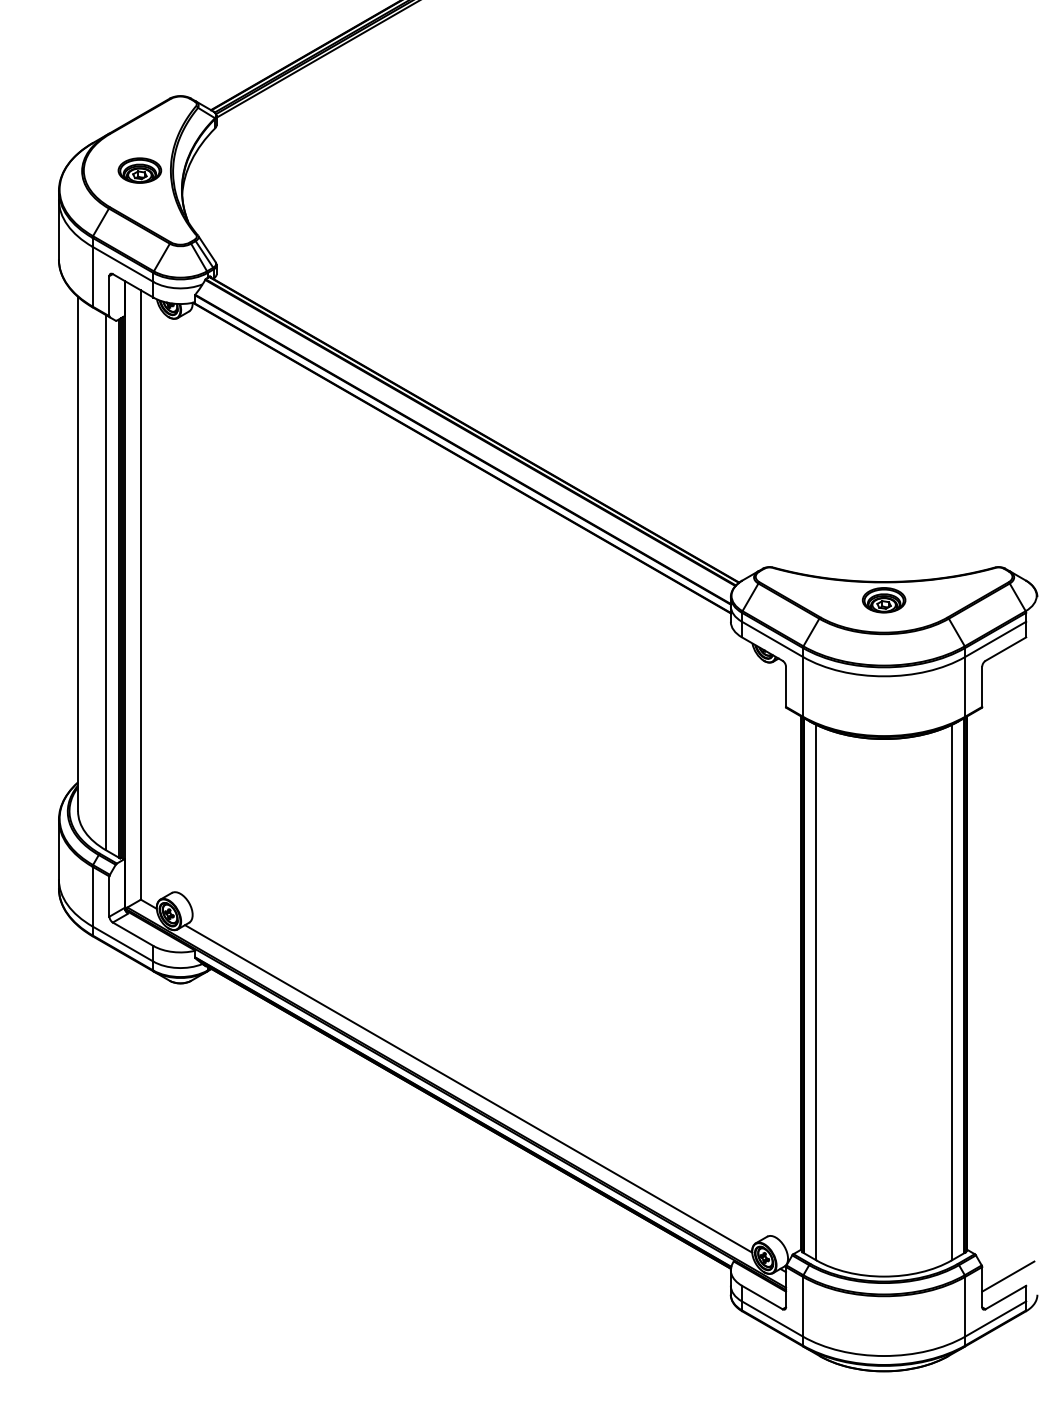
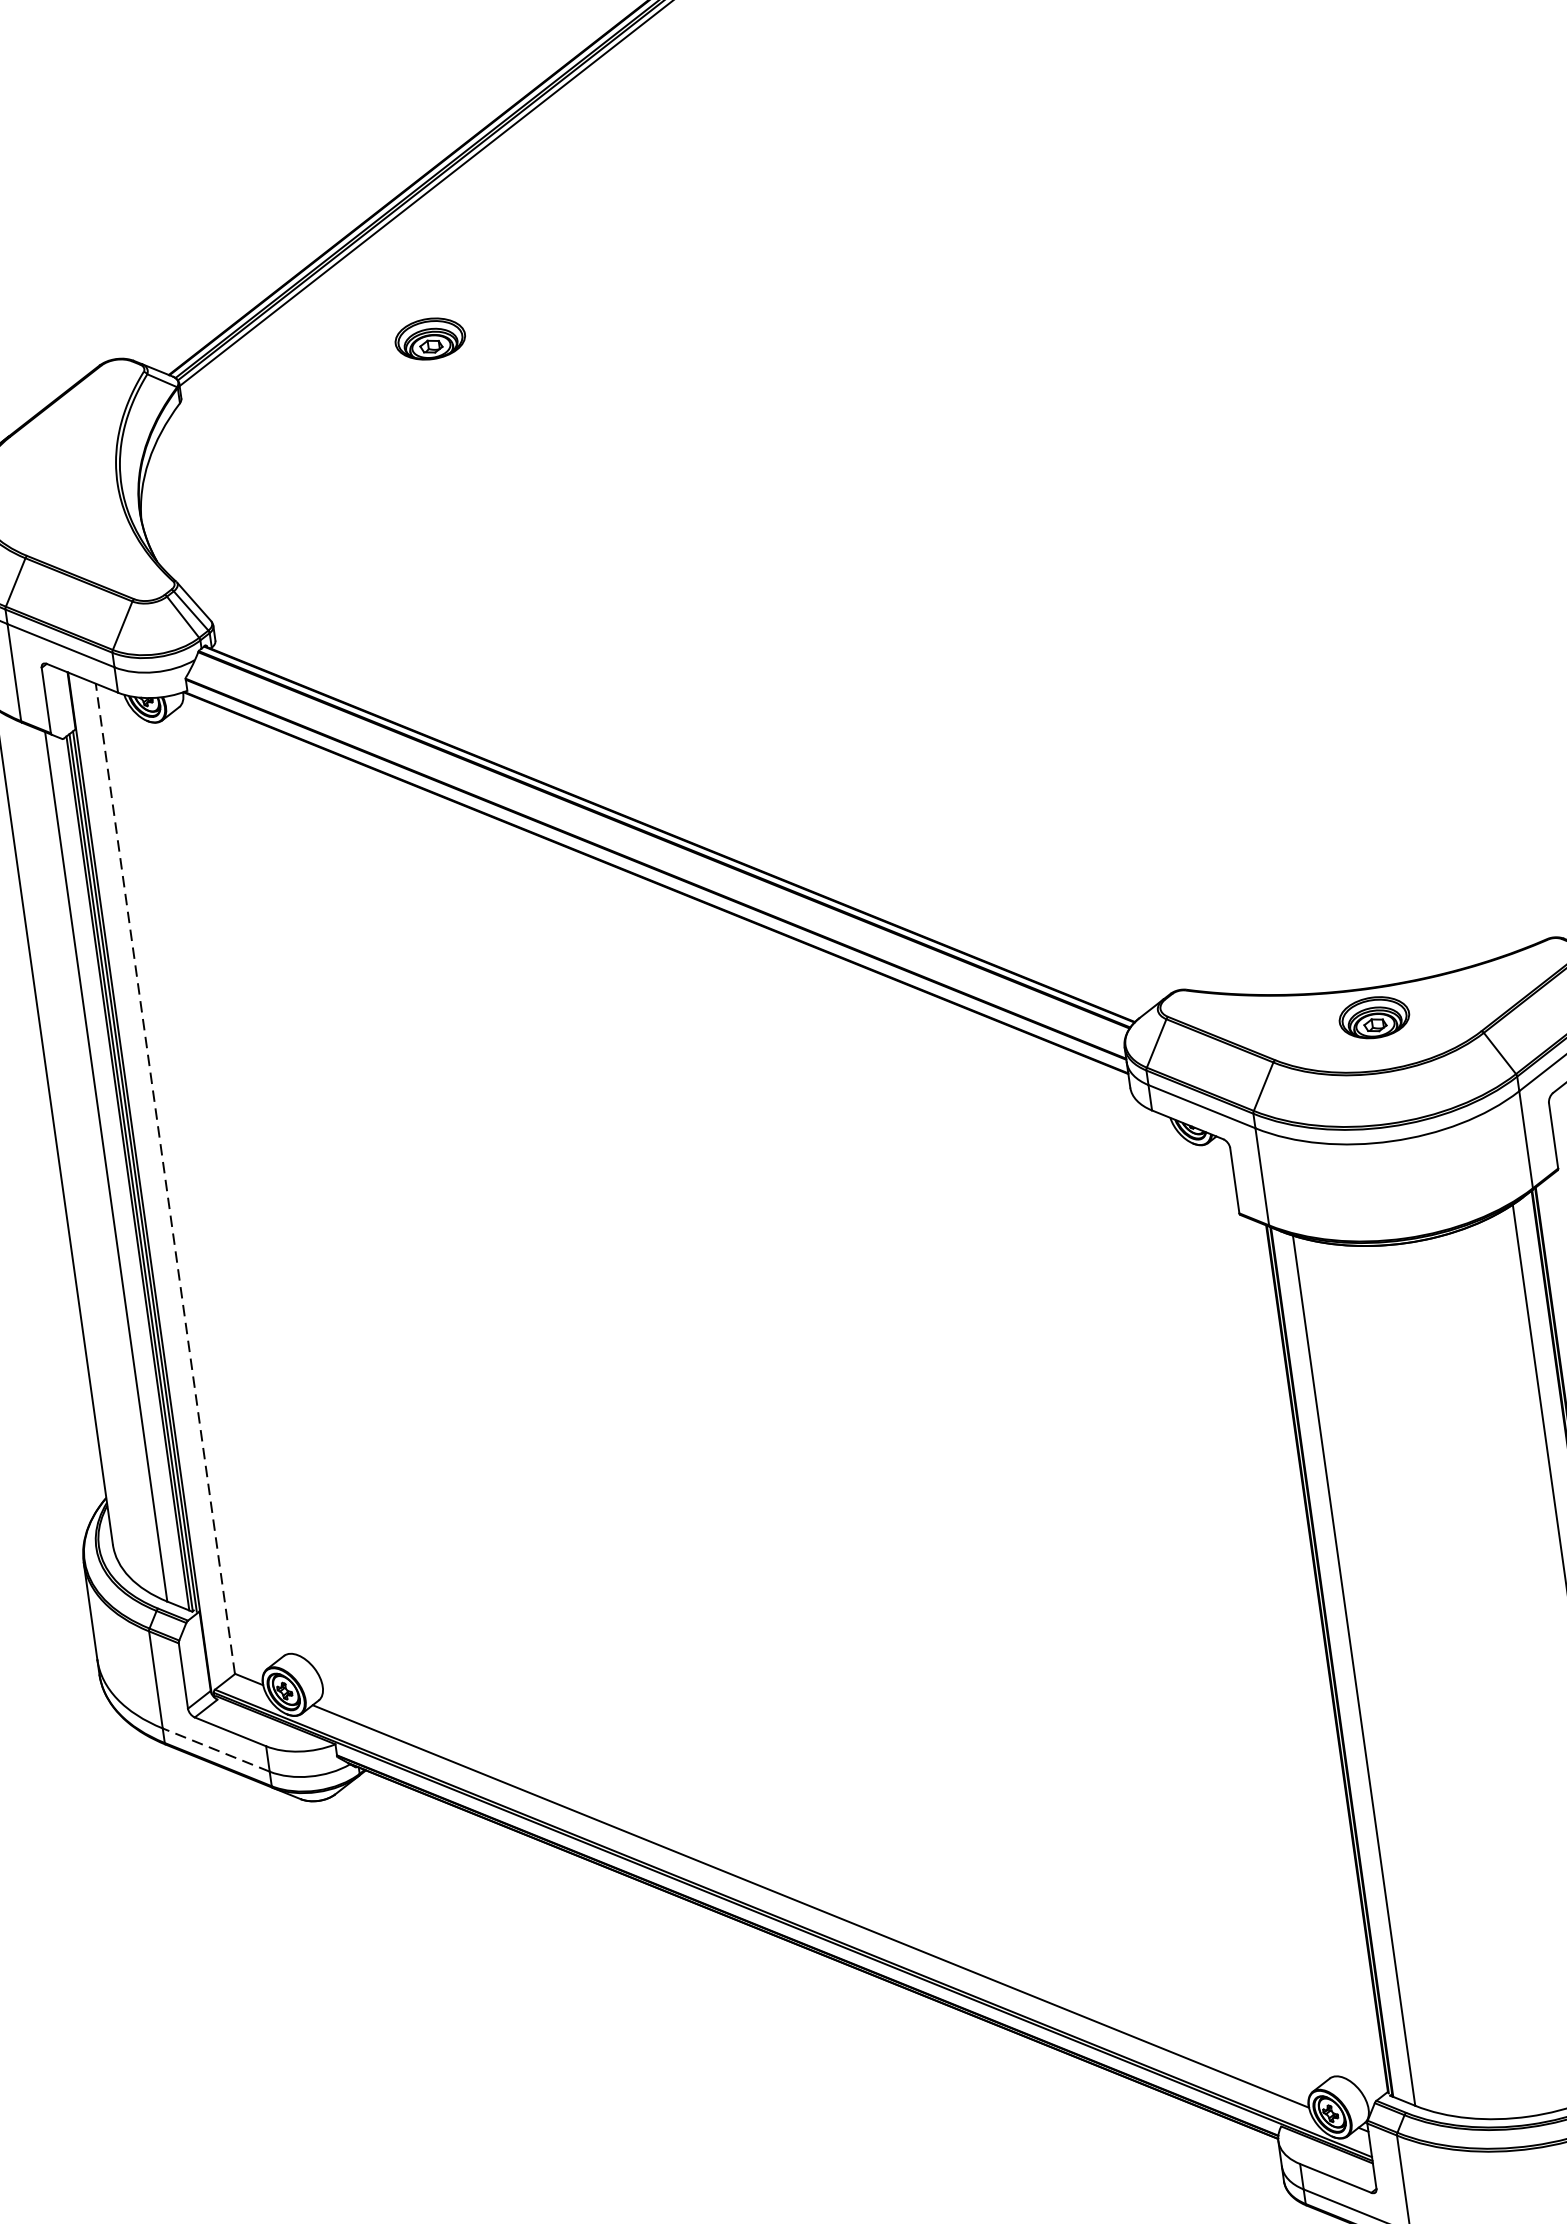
part: (139, 170) -> (429, 338), moved
line: (140, 594) -> (164, 1178), solid -> dashed
line: (122, 943) -> (215, 1749), solid -> dashed

